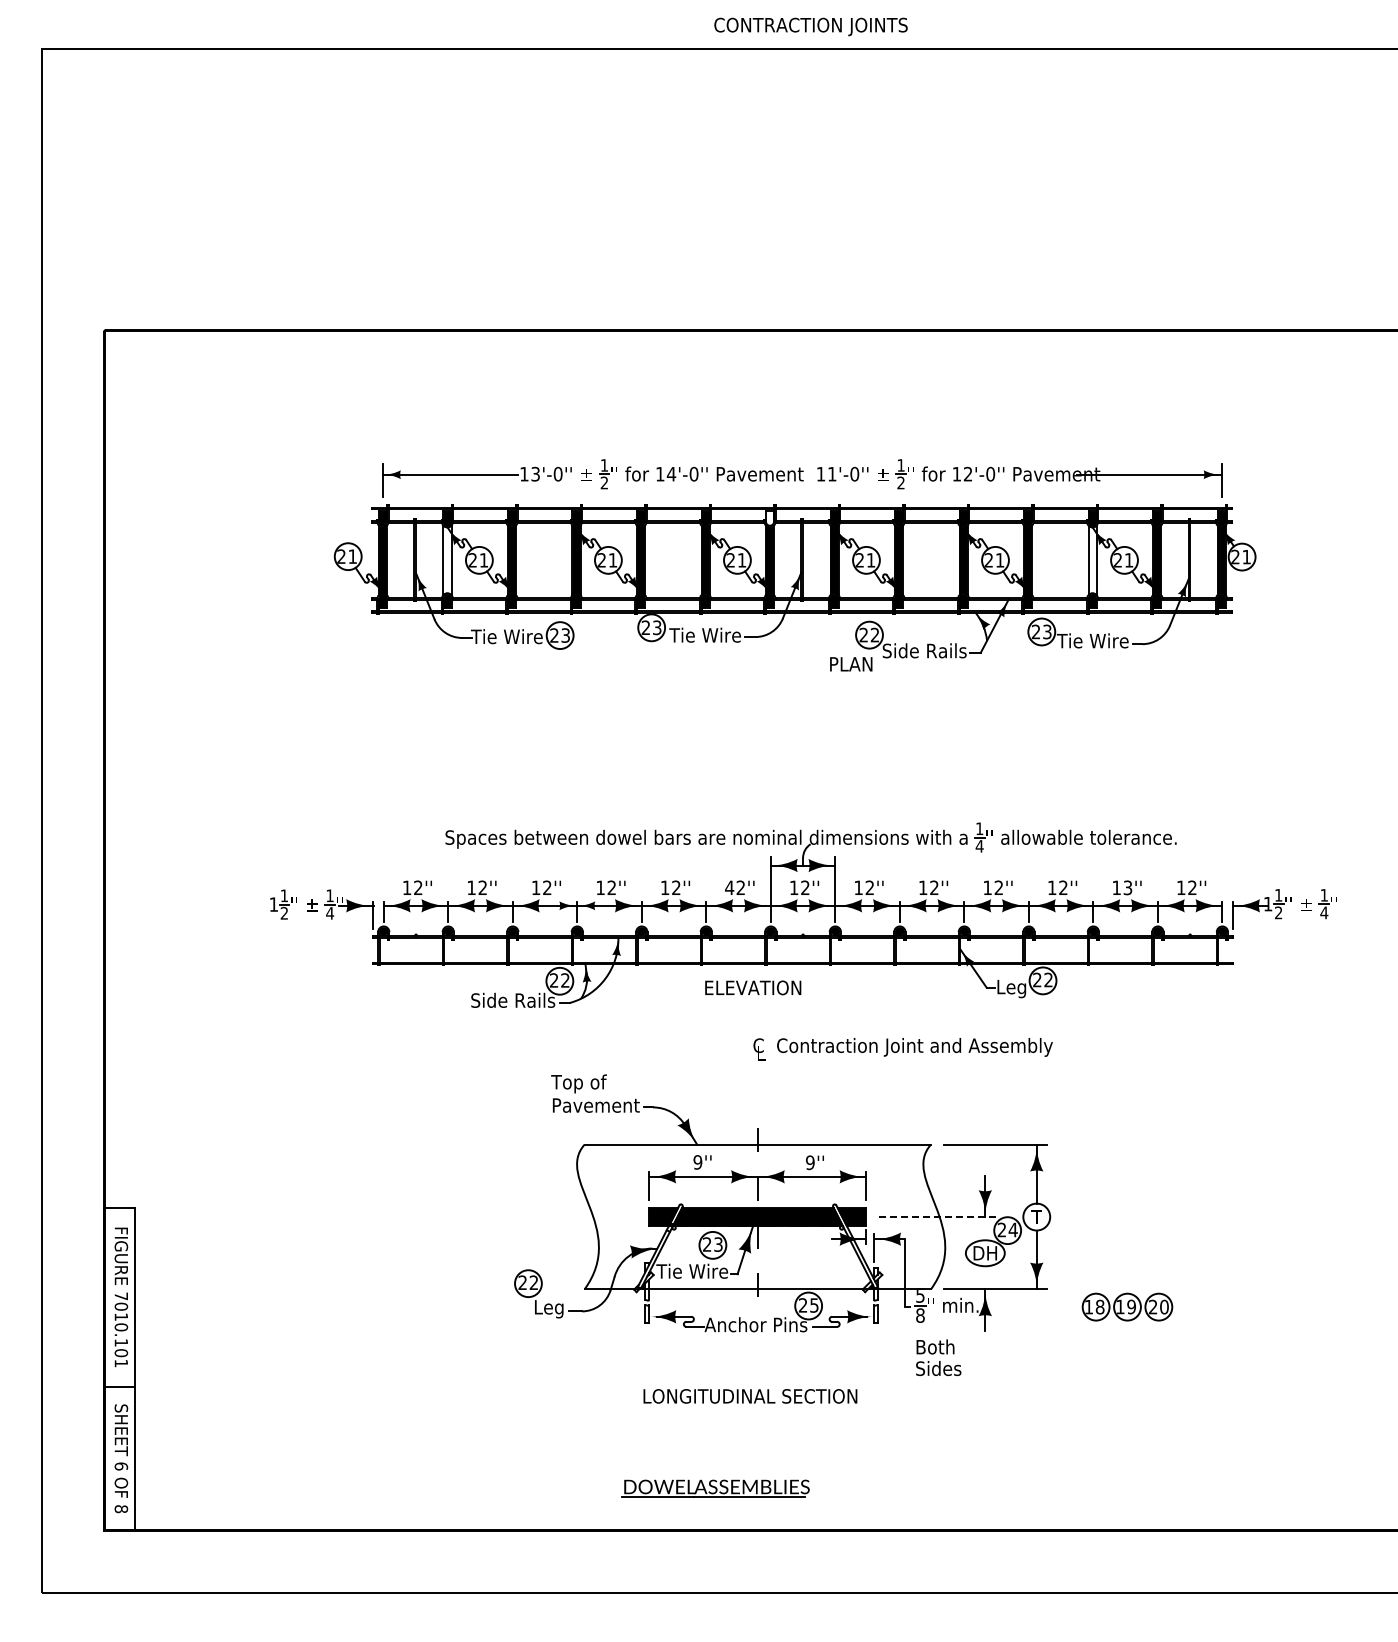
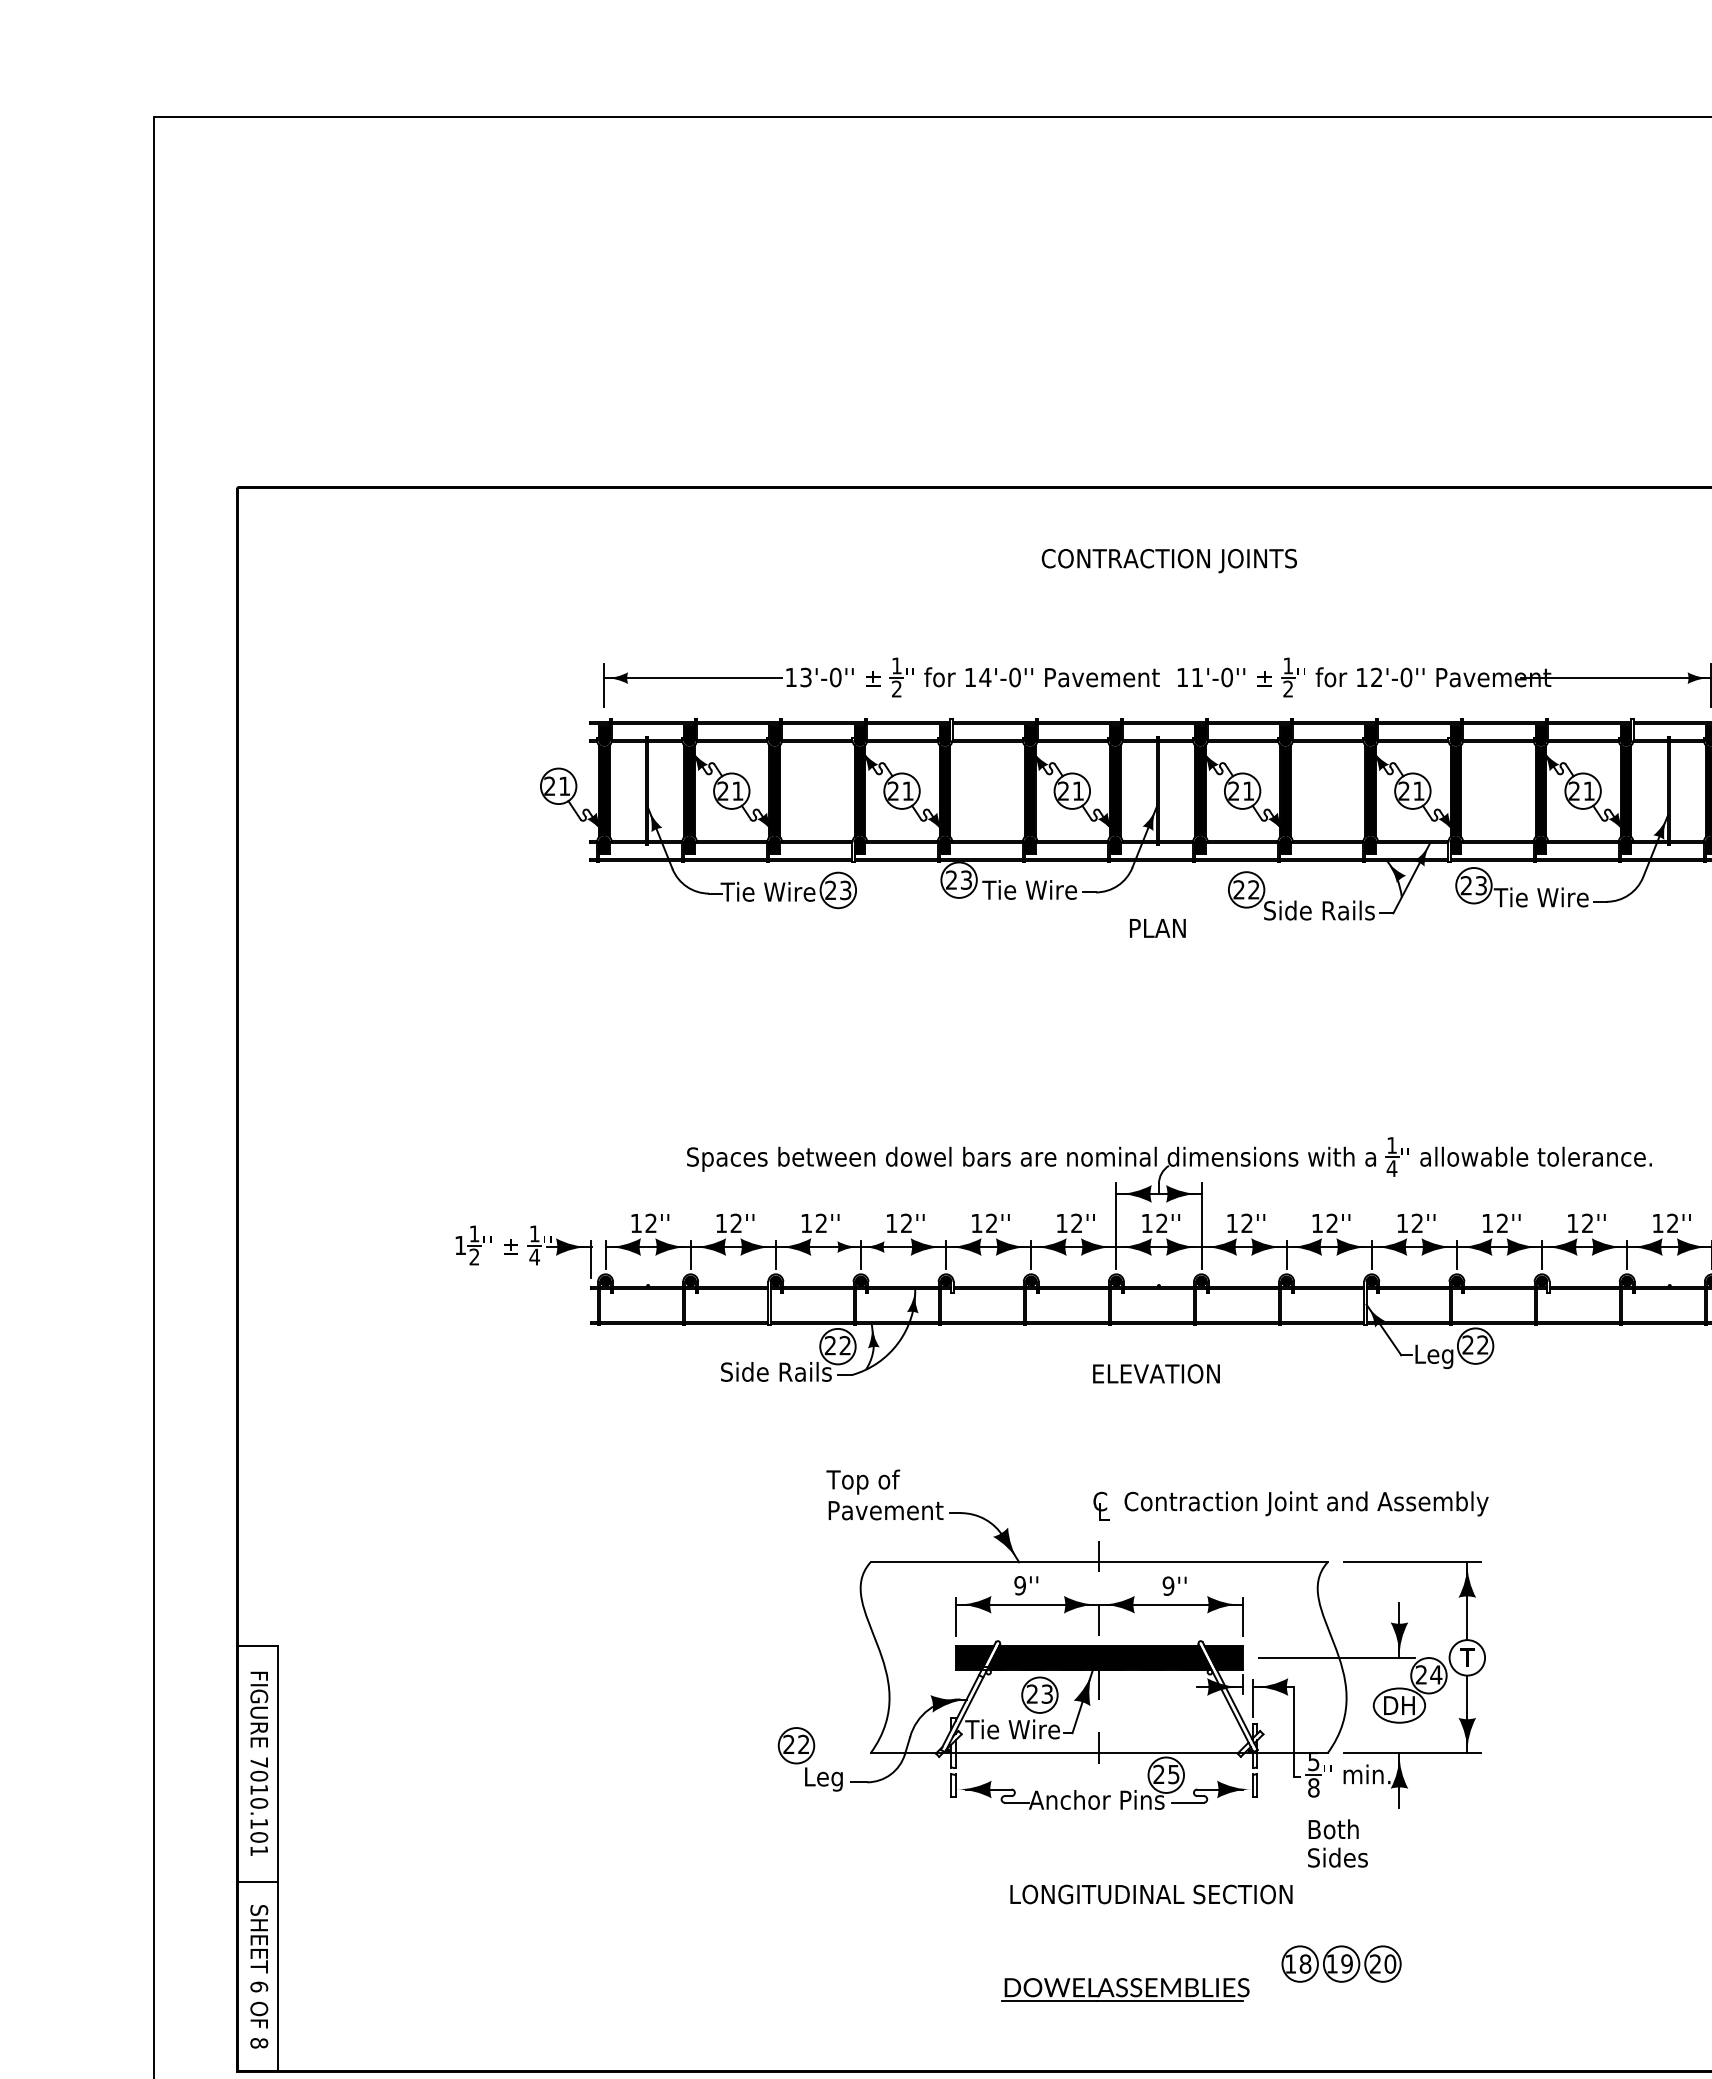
text: (810, 26) -> (1168, 560), moved
fill: (770, 518) -> (1115, 735), added
fill: (447, 560) -> (689, 791), added
fill: (1092, 560) -> (1540, 791), added
text: (851, 664) -> (1158, 928), moved
text: (729, 887) -> (1061, 1222), 42'' -> 12''
text: (1127, 888) -> (1587, 1224), 13'' -> 12''
text: (753, 987) -> (1156, 1373), moved
text: (902, 1049) -> (1290, 1506), moved
line: (938, 1217) -> (1337, 1658), dashed -> solid
part: (1127, 1306) -> (1341, 1963), moved
text: (750, 1396) -> (1151, 1894), moved
part: (715, 1488) -> (1125, 1989), moved

